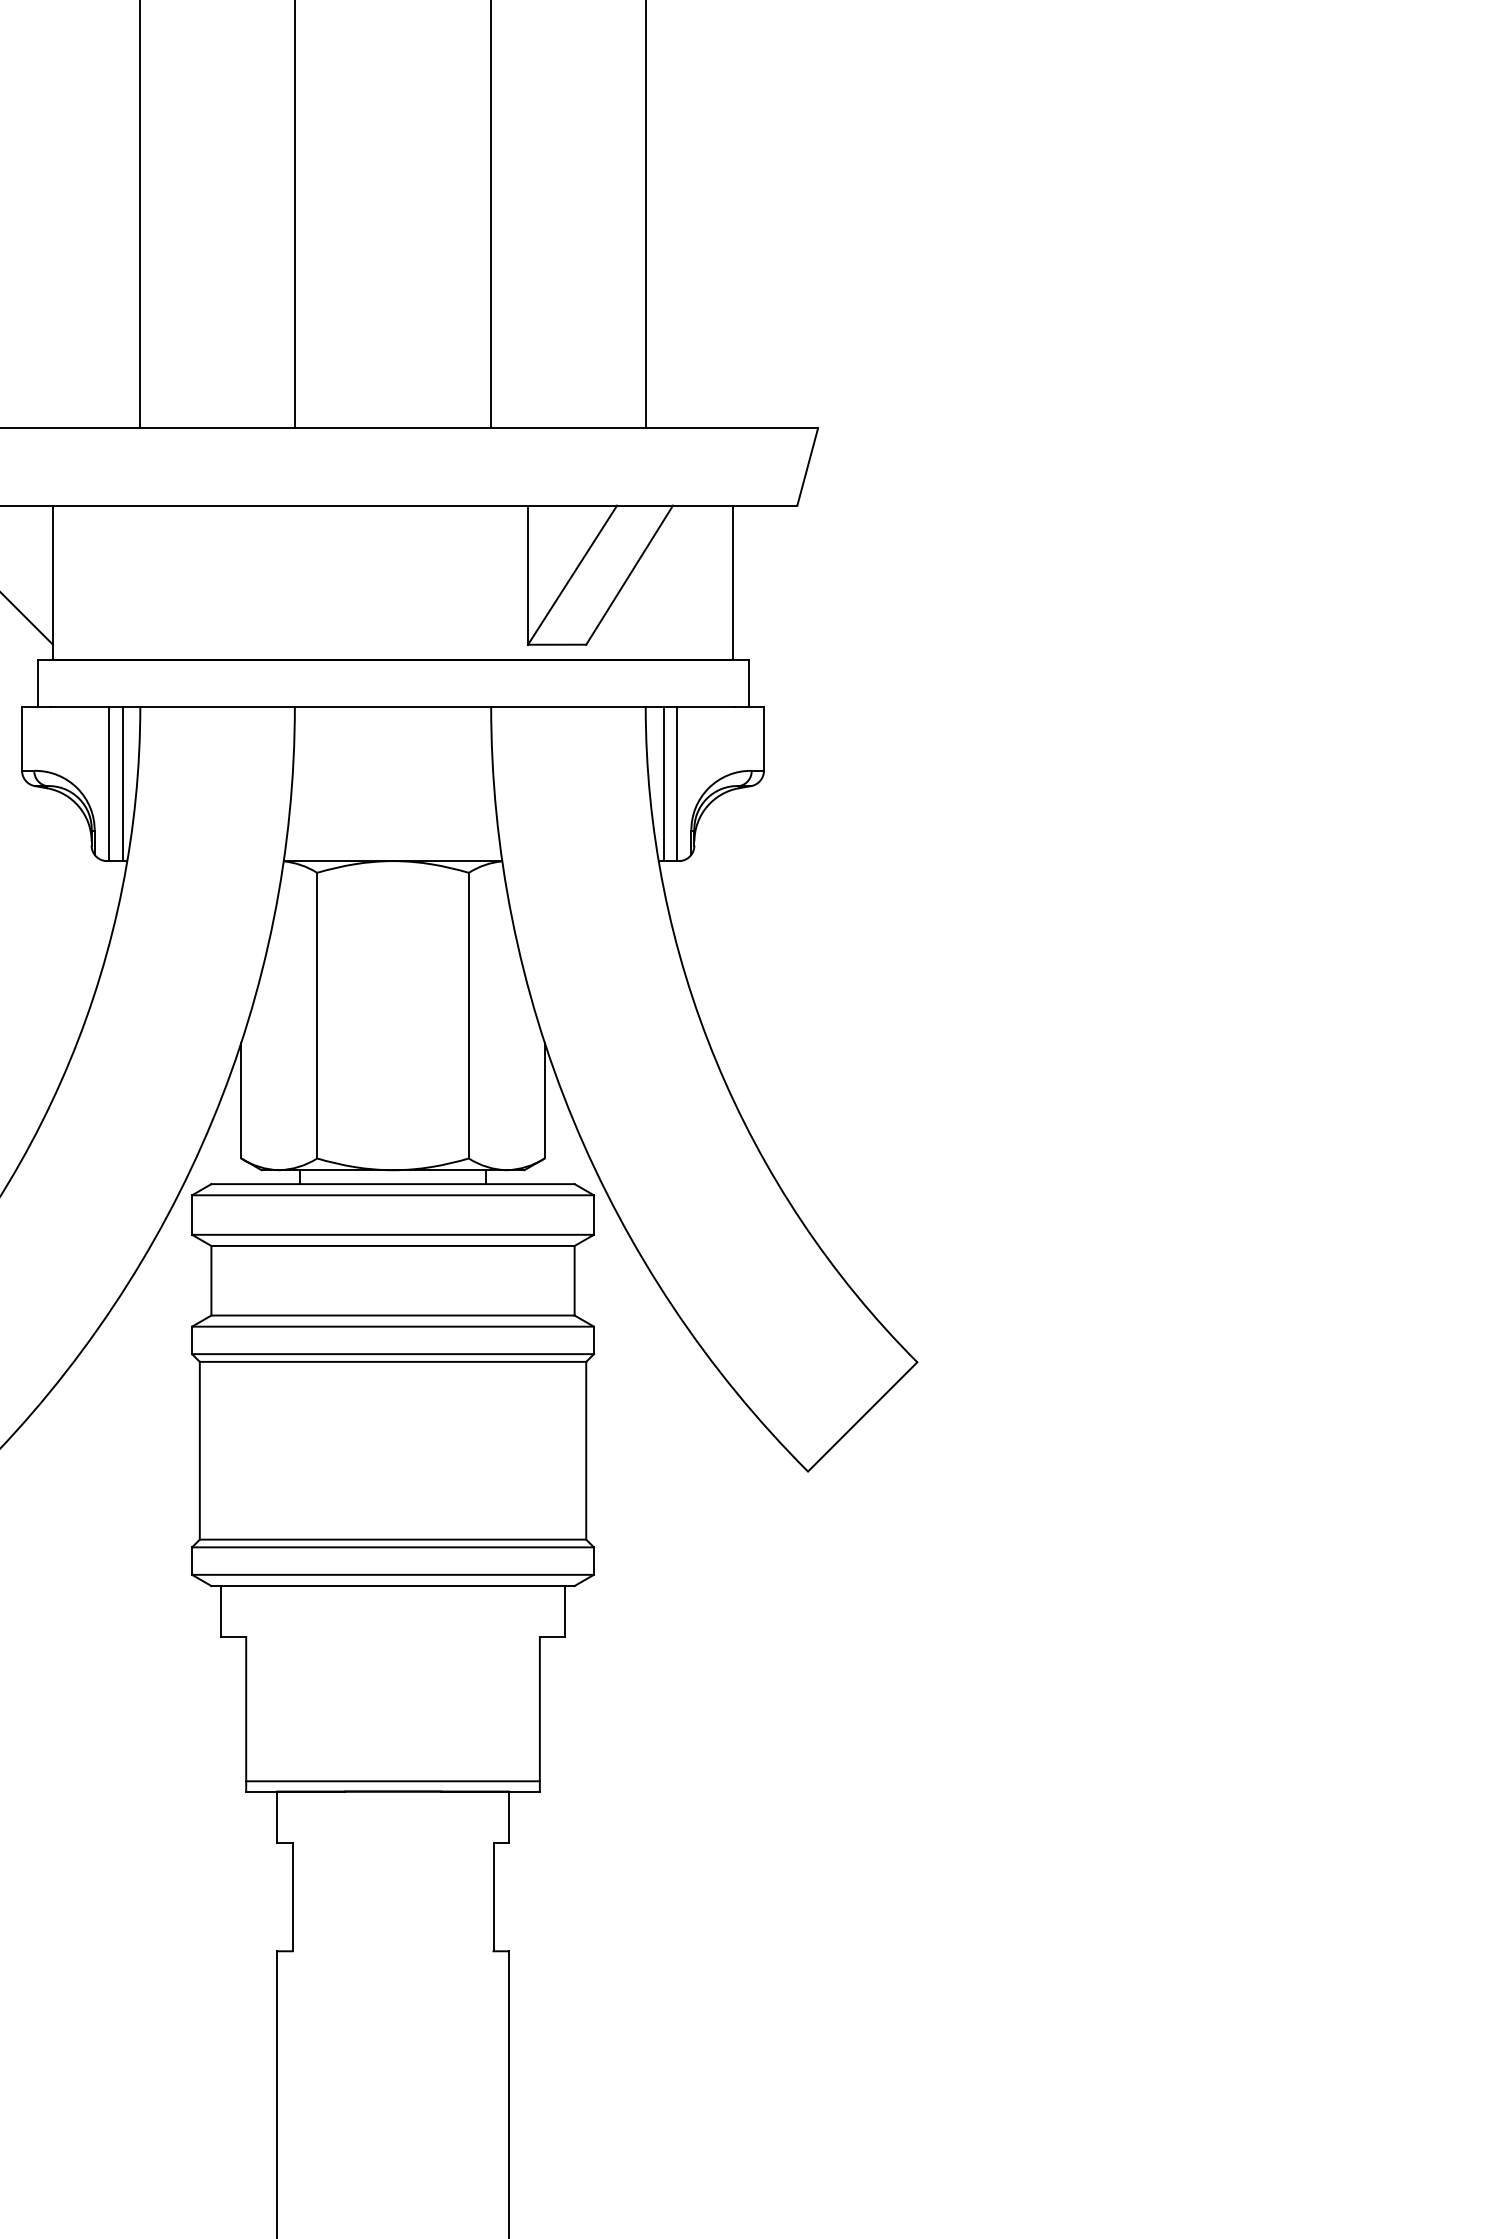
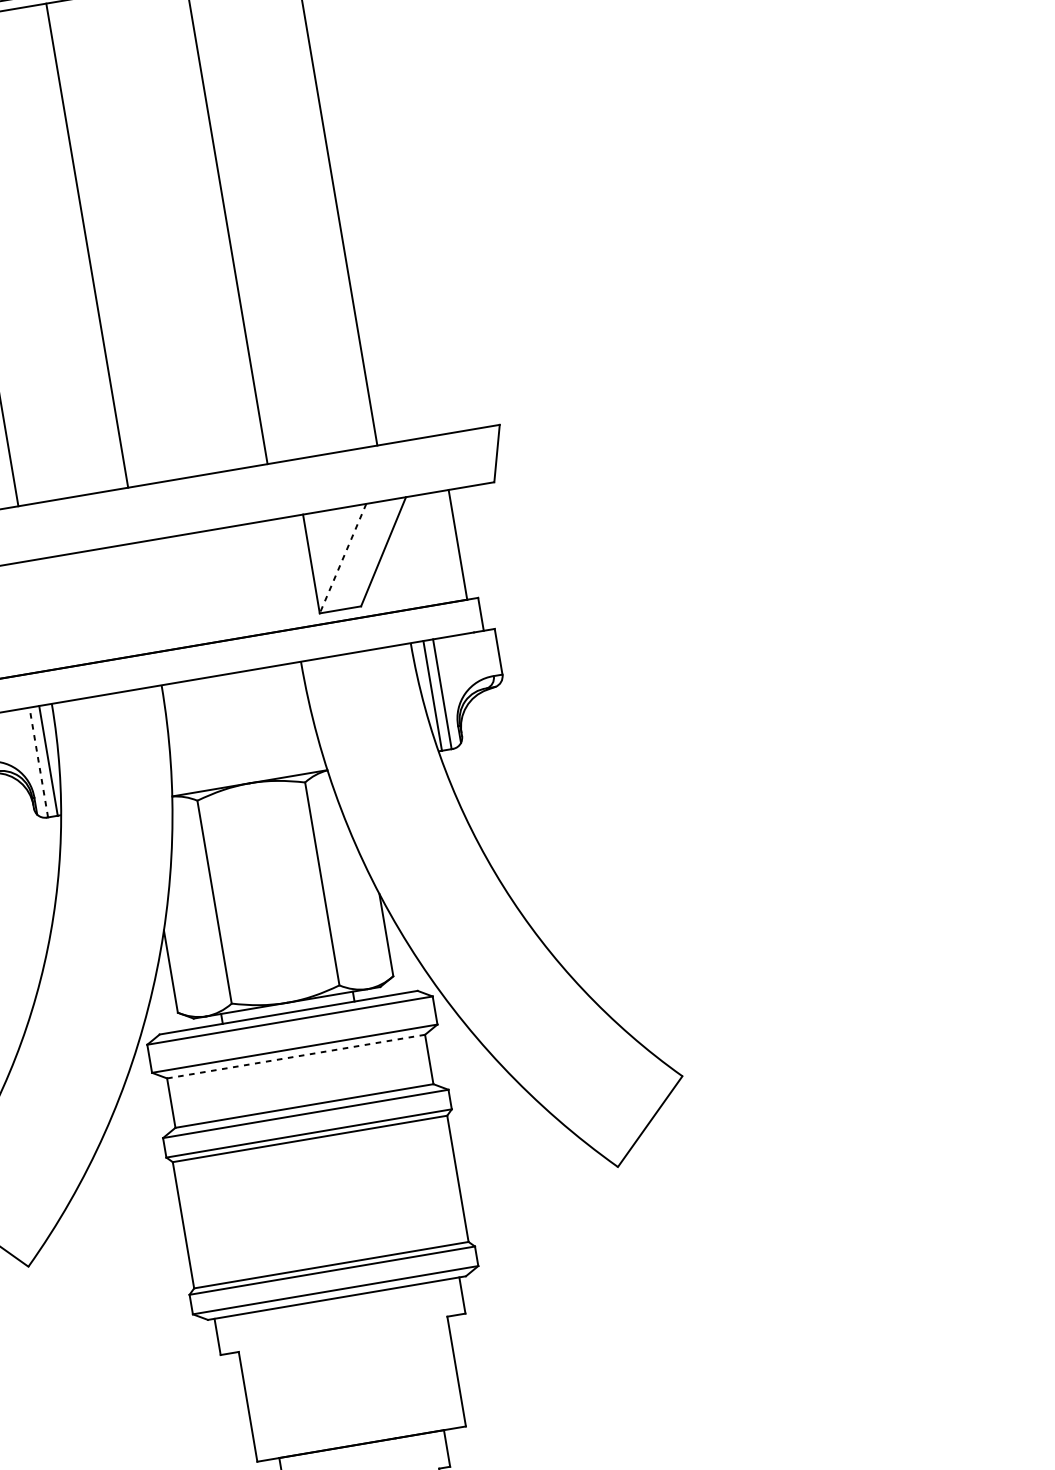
line: (572, 575) -> (343, 558), solid -> dashed
line: (108, 783) -> (38, 762), solid -> dashed
line: (393, 1245) -> (296, 1056), solid -> dashed
line: (392, 1781) -> (360, 1437), removed

